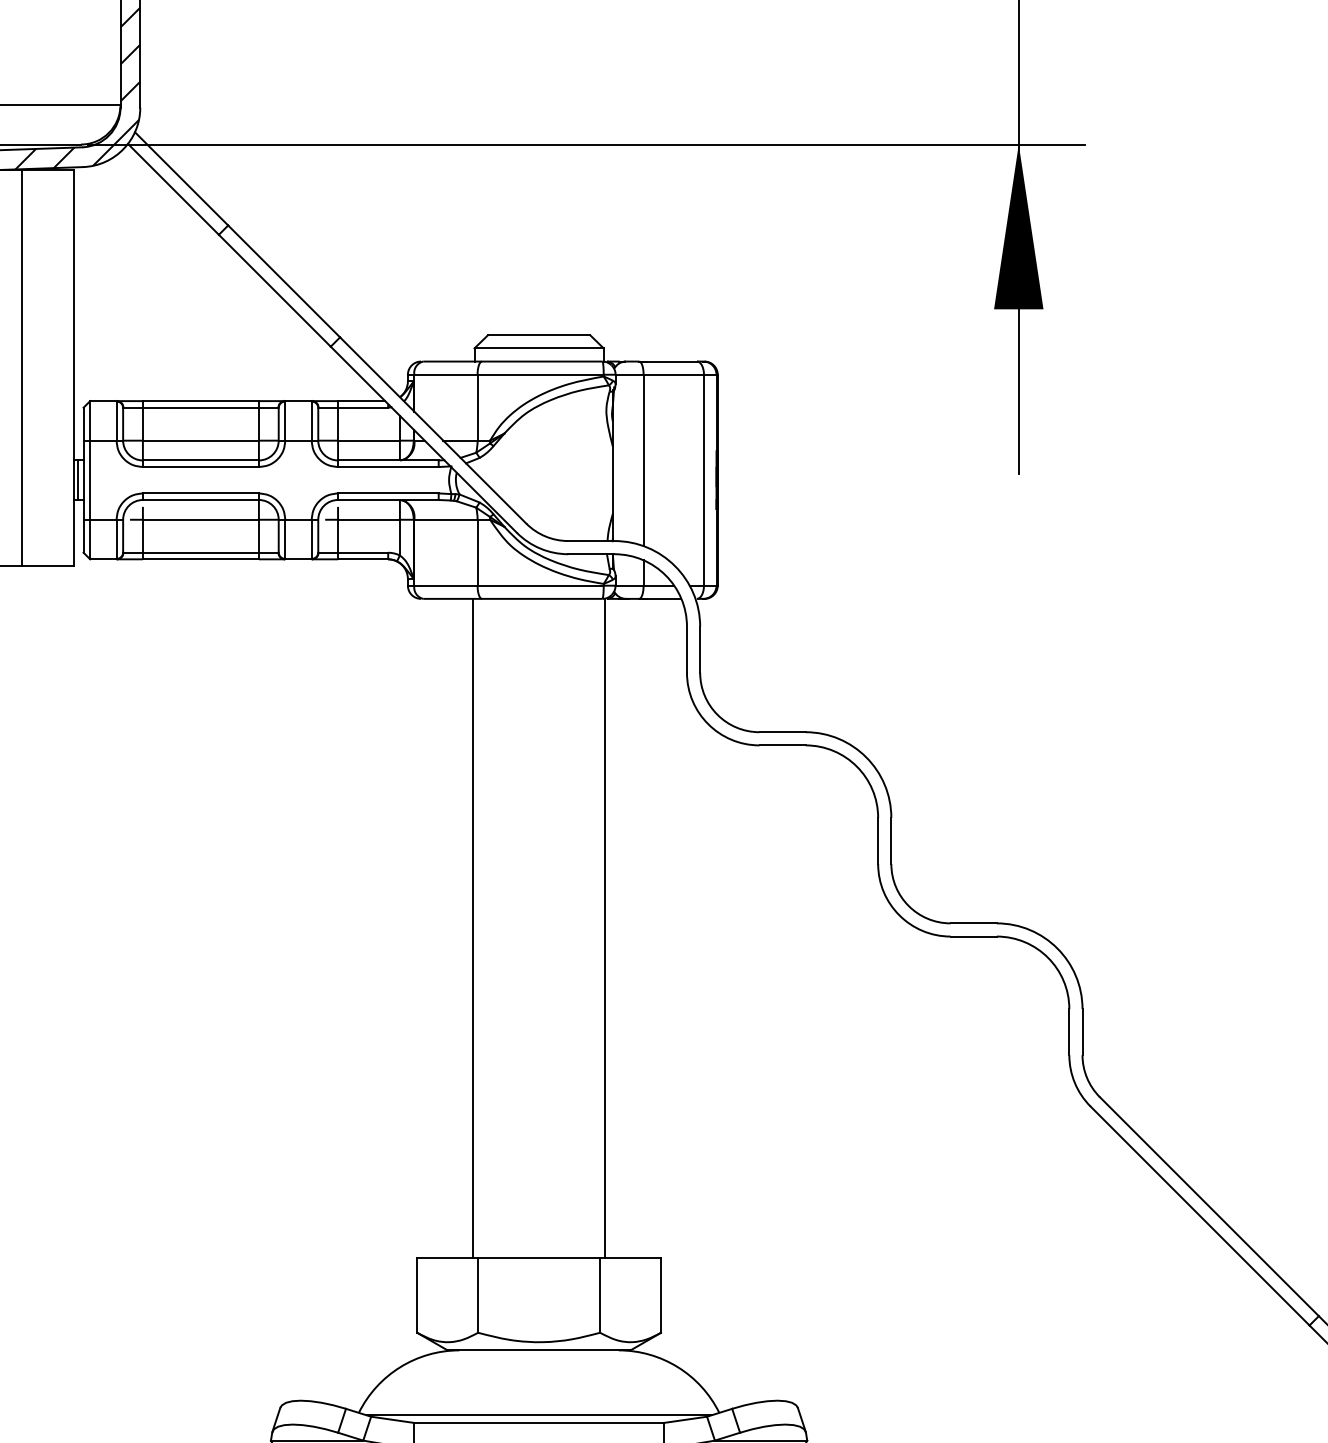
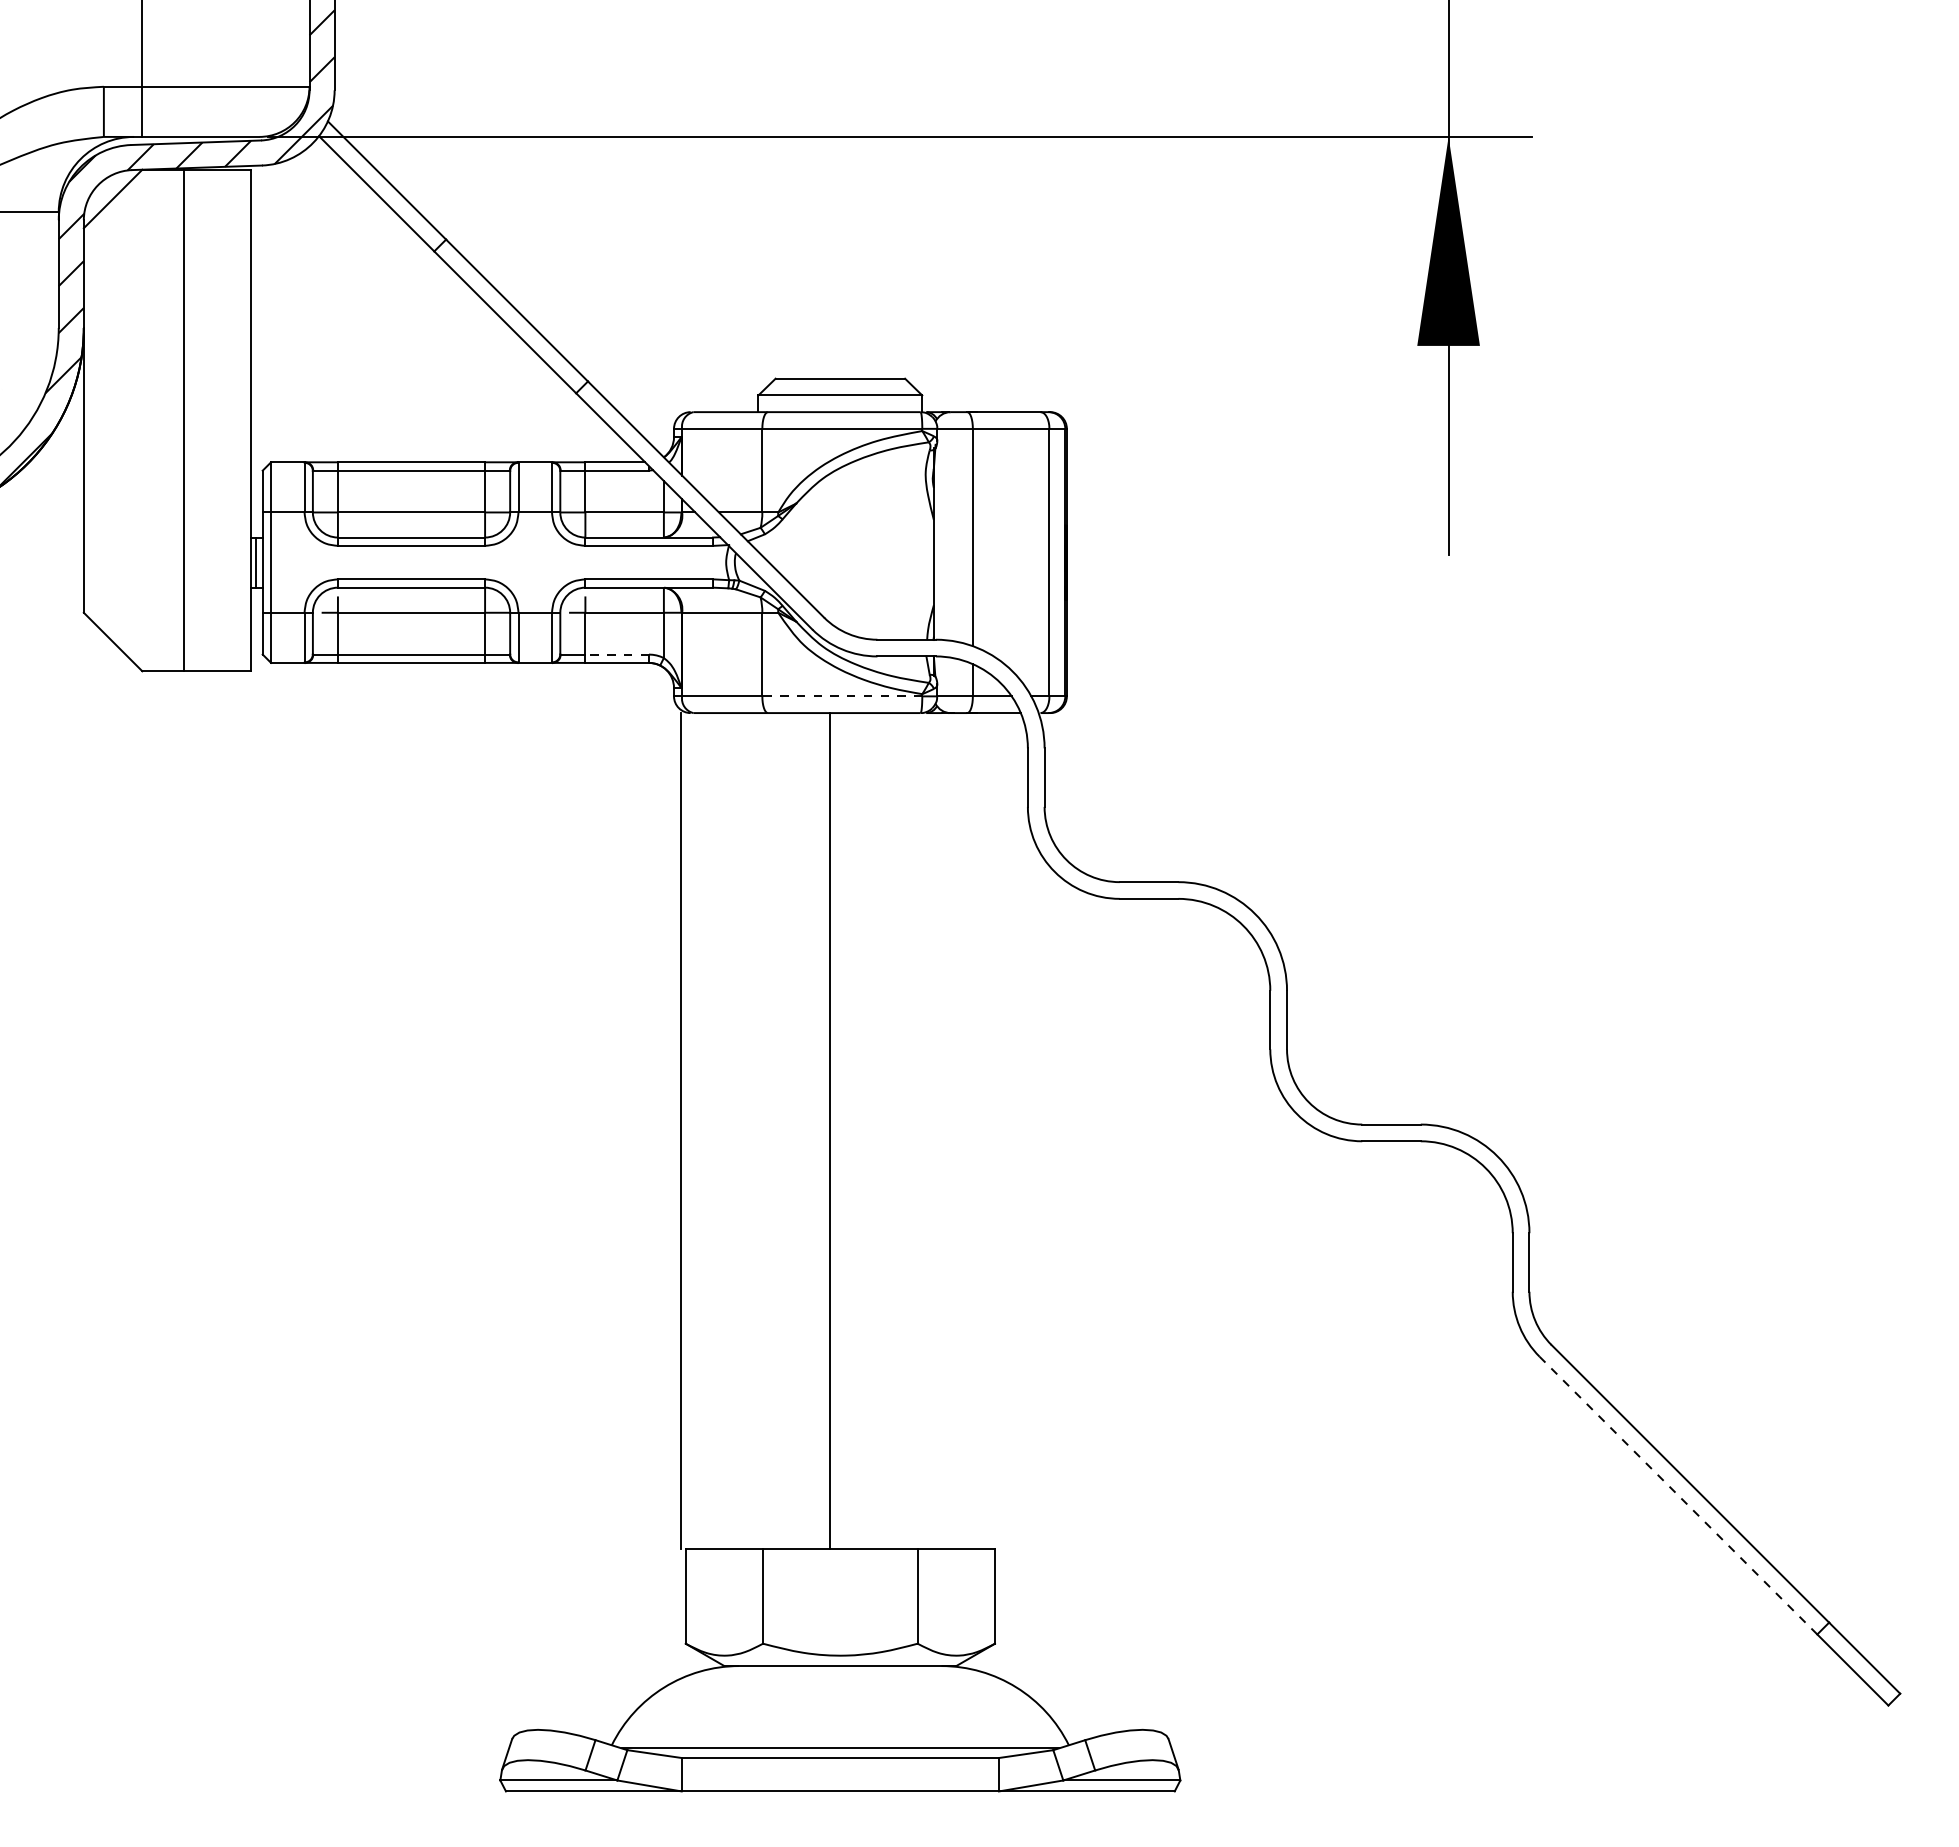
line: (363, 552) -> (617, 654), solid -> dashed
line: (540, 585) -> (842, 696), solid -> dashed
line: (472, 928) -> (680, 1131), moved
line: (604, 928) -> (829, 1131), moved
line: (1200, 1215) -> (1678, 1495), solid -> dashed

